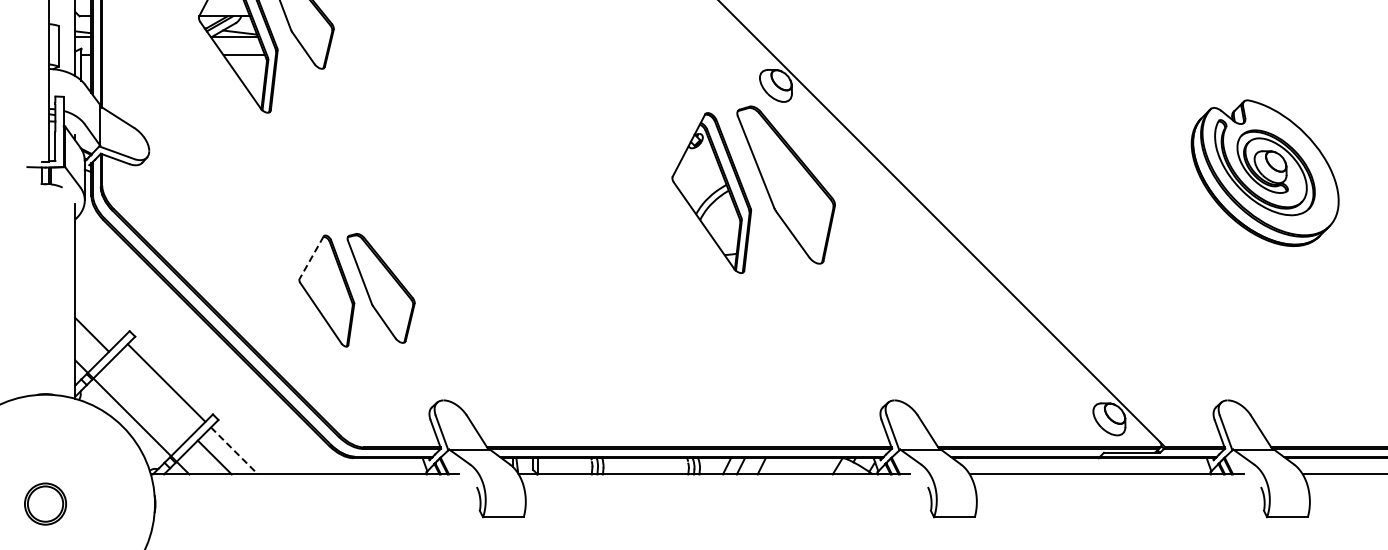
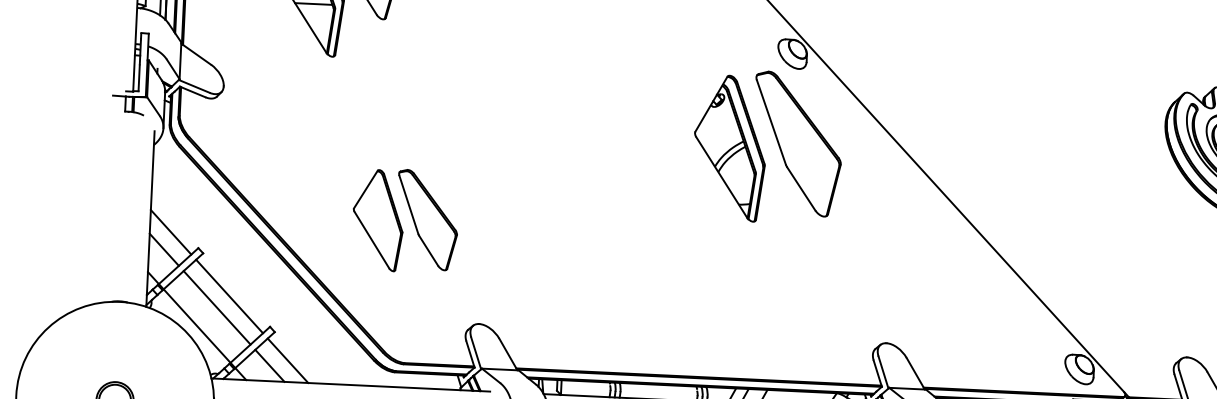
line: (311, 258) -> (365, 190), dashed -> solid
line: (98, 314) -> (170, 231), added
line: (153, 396) -> (217, 308), added
line: (234, 451) -> (287, 361), dashed -> solid

